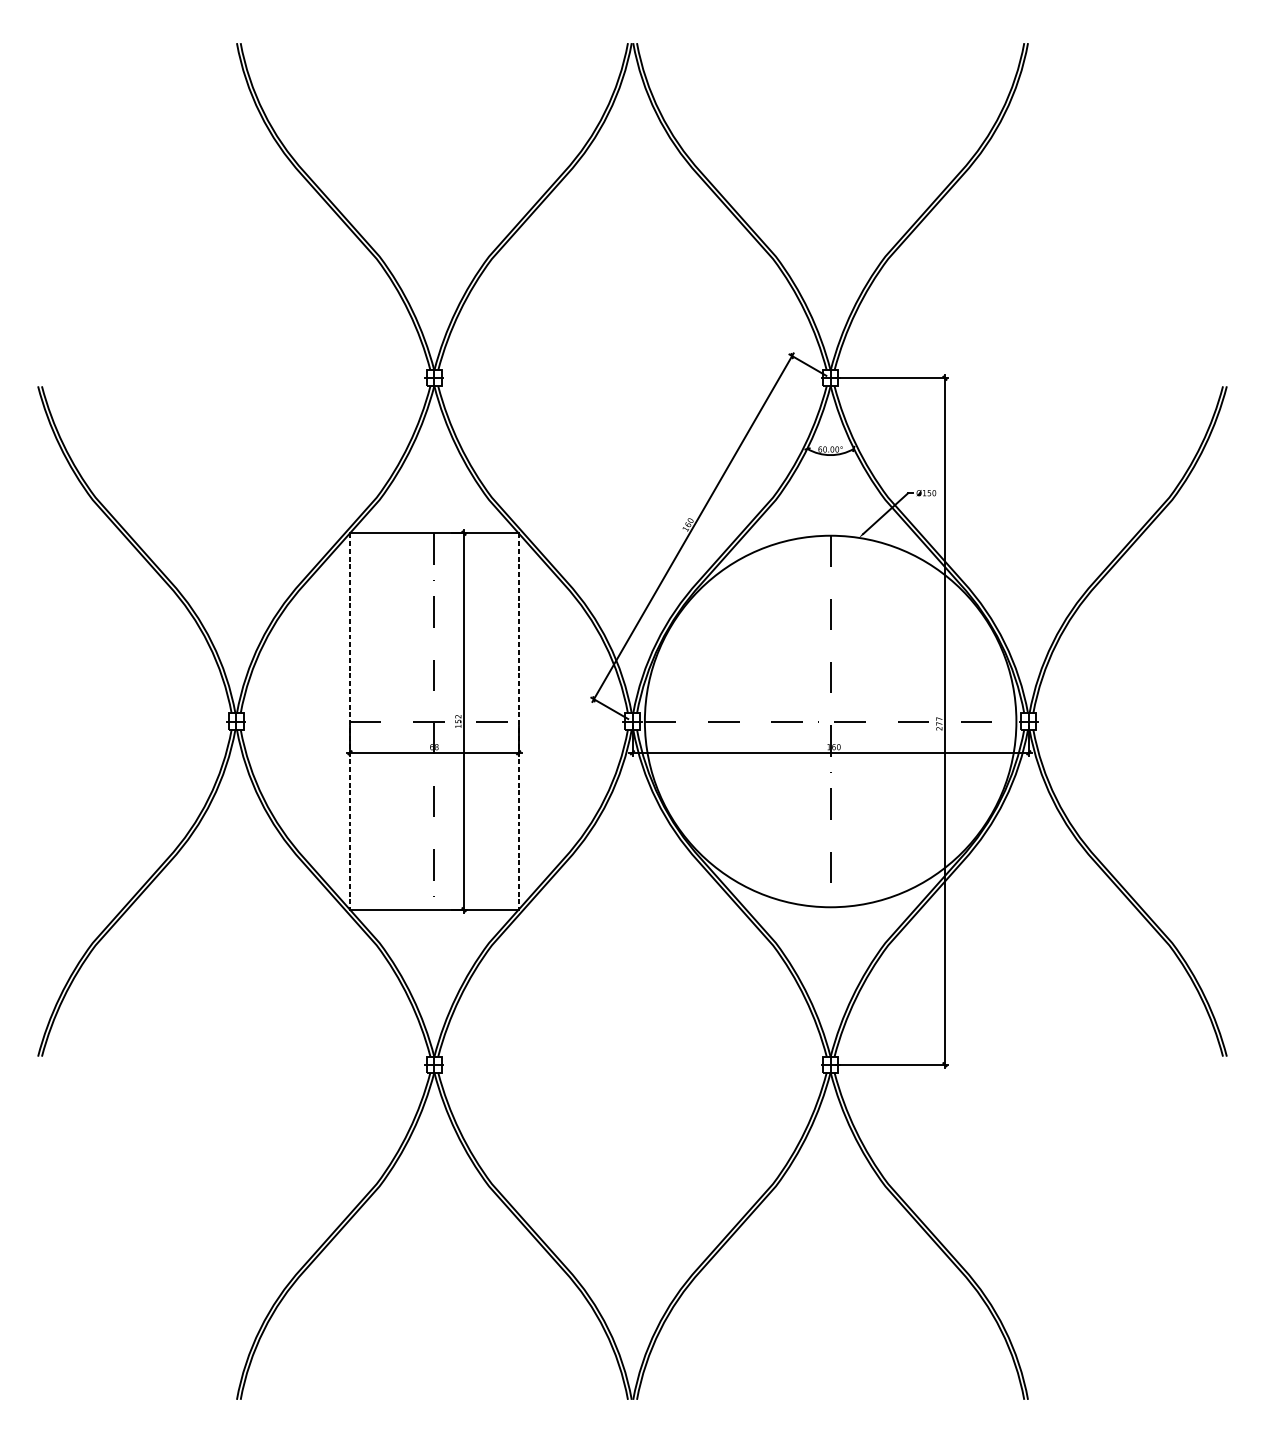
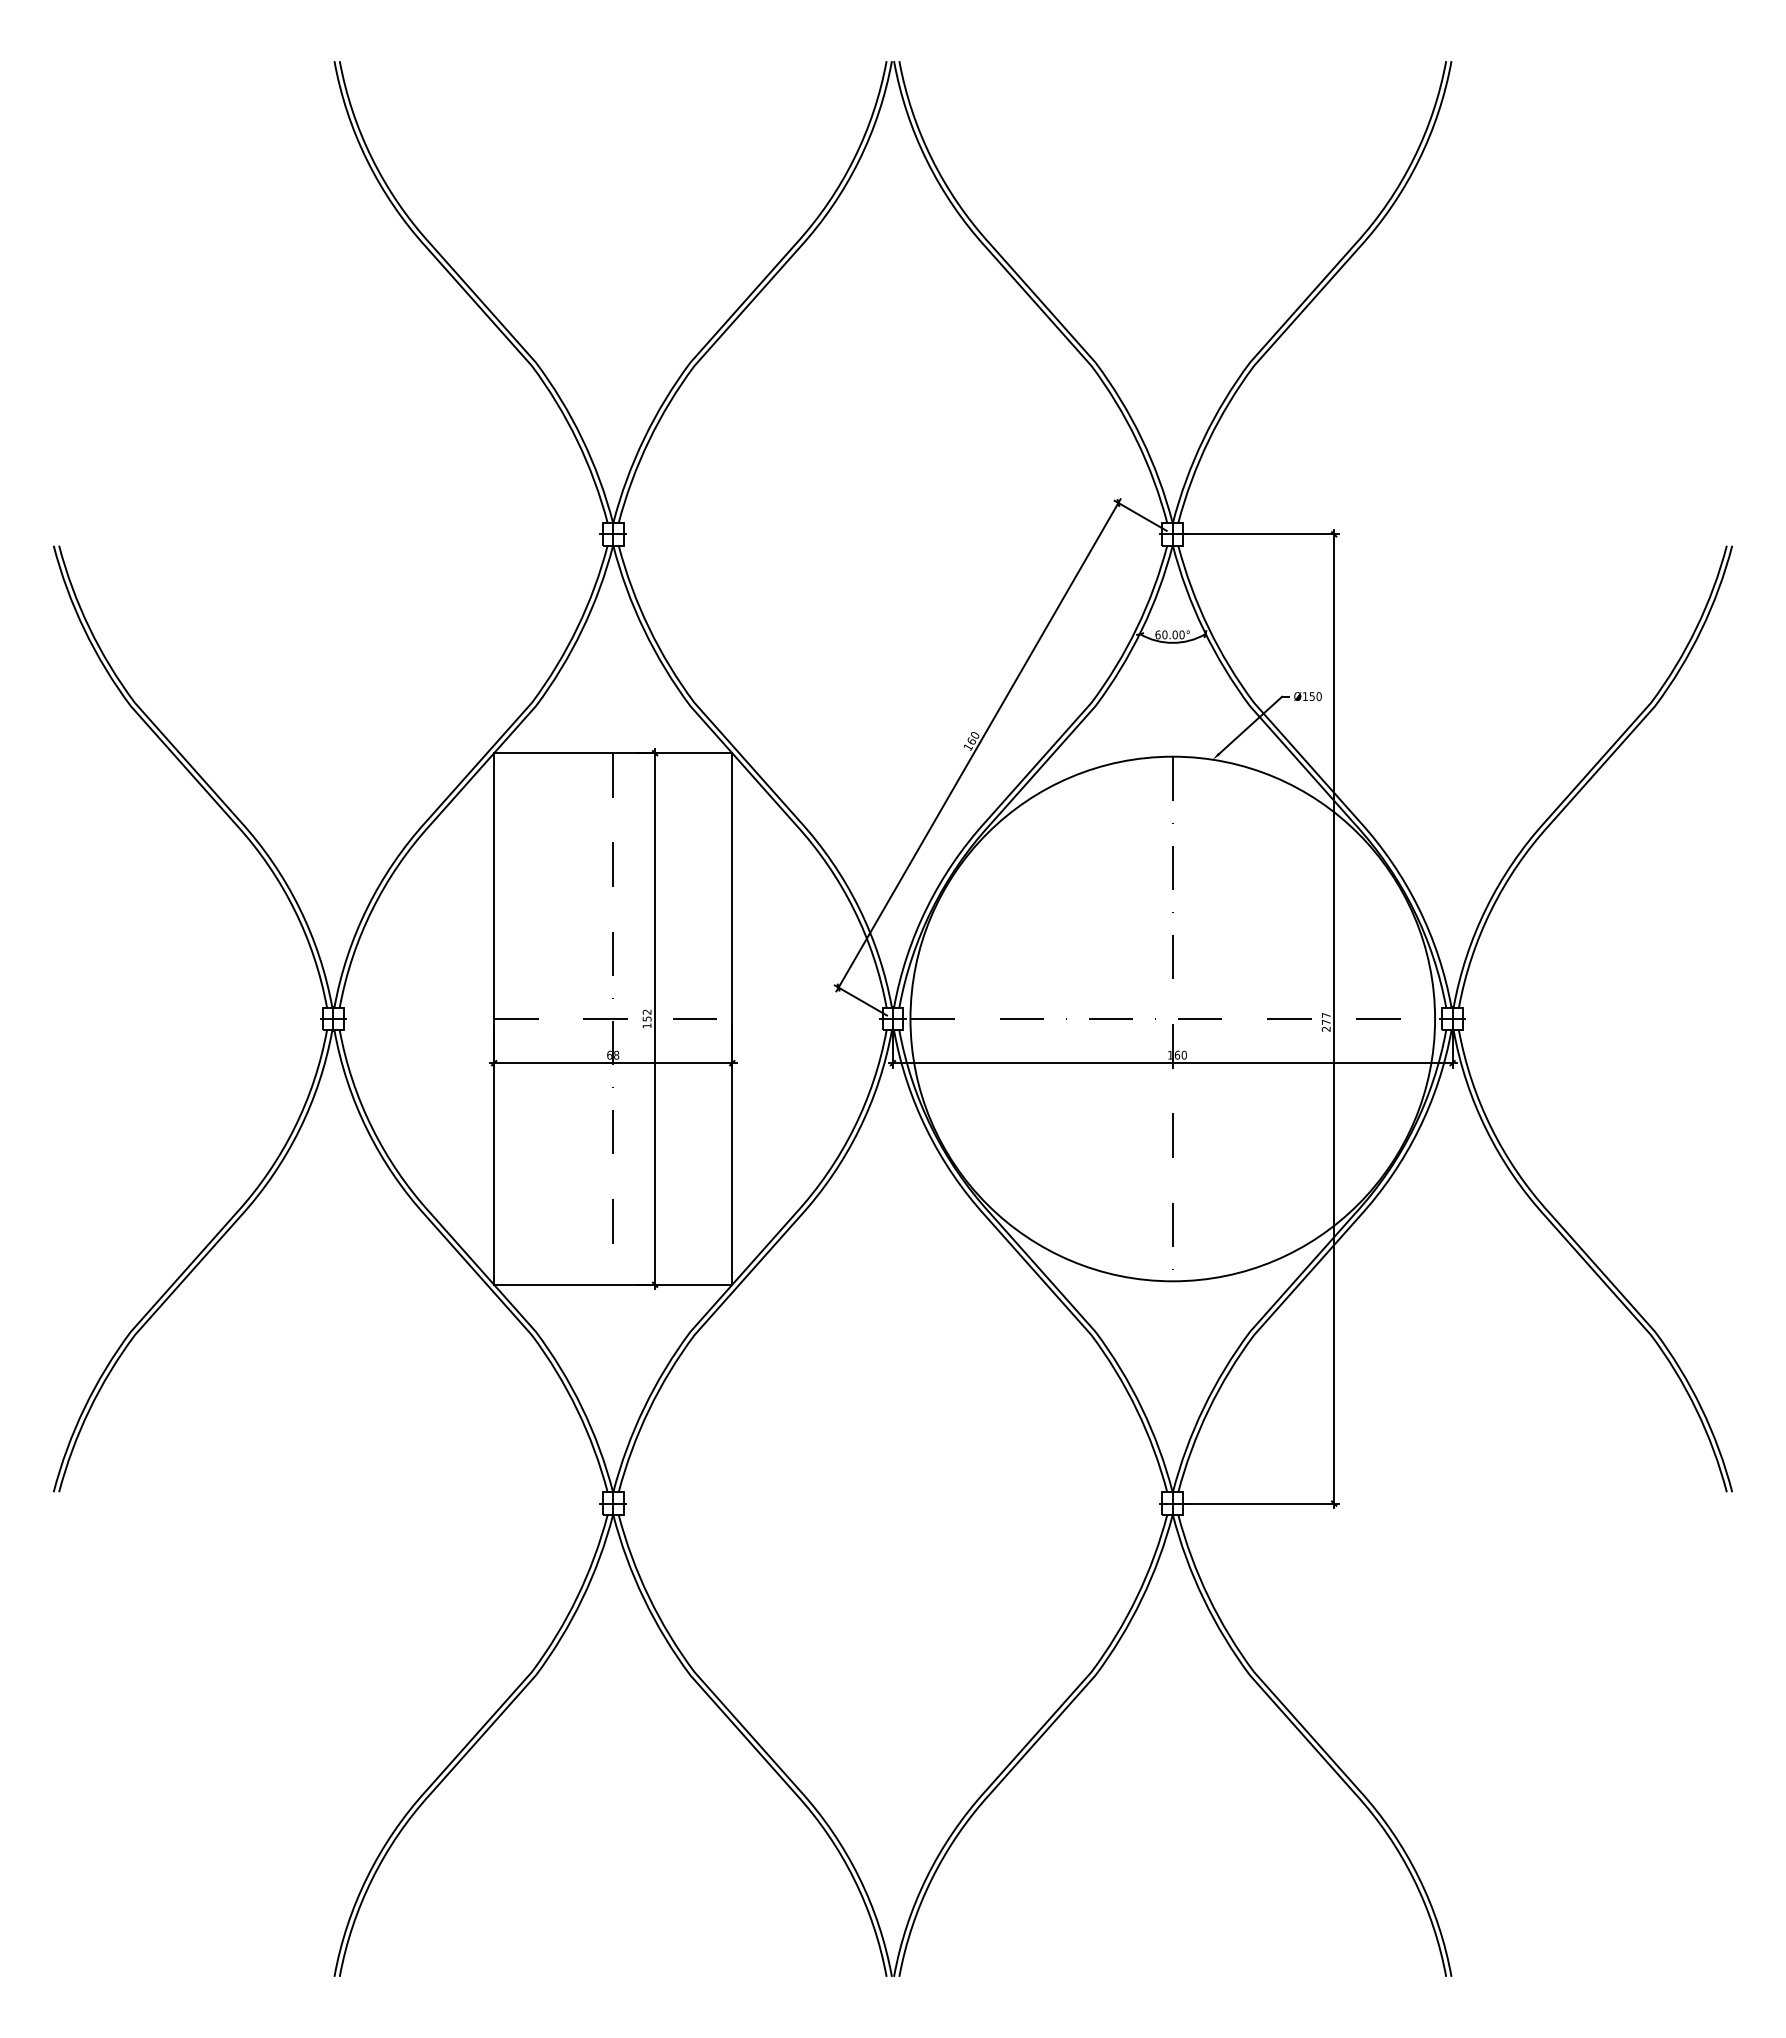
line: (350, 721) -> (494, 1019), dashed -> solid
line: (518, 721) -> (732, 1019), dashed -> solid

